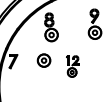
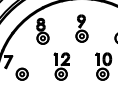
part: (43, 59) -> (21, 73), moved
part: (72, 66) -> (61, 66), size x1.43

